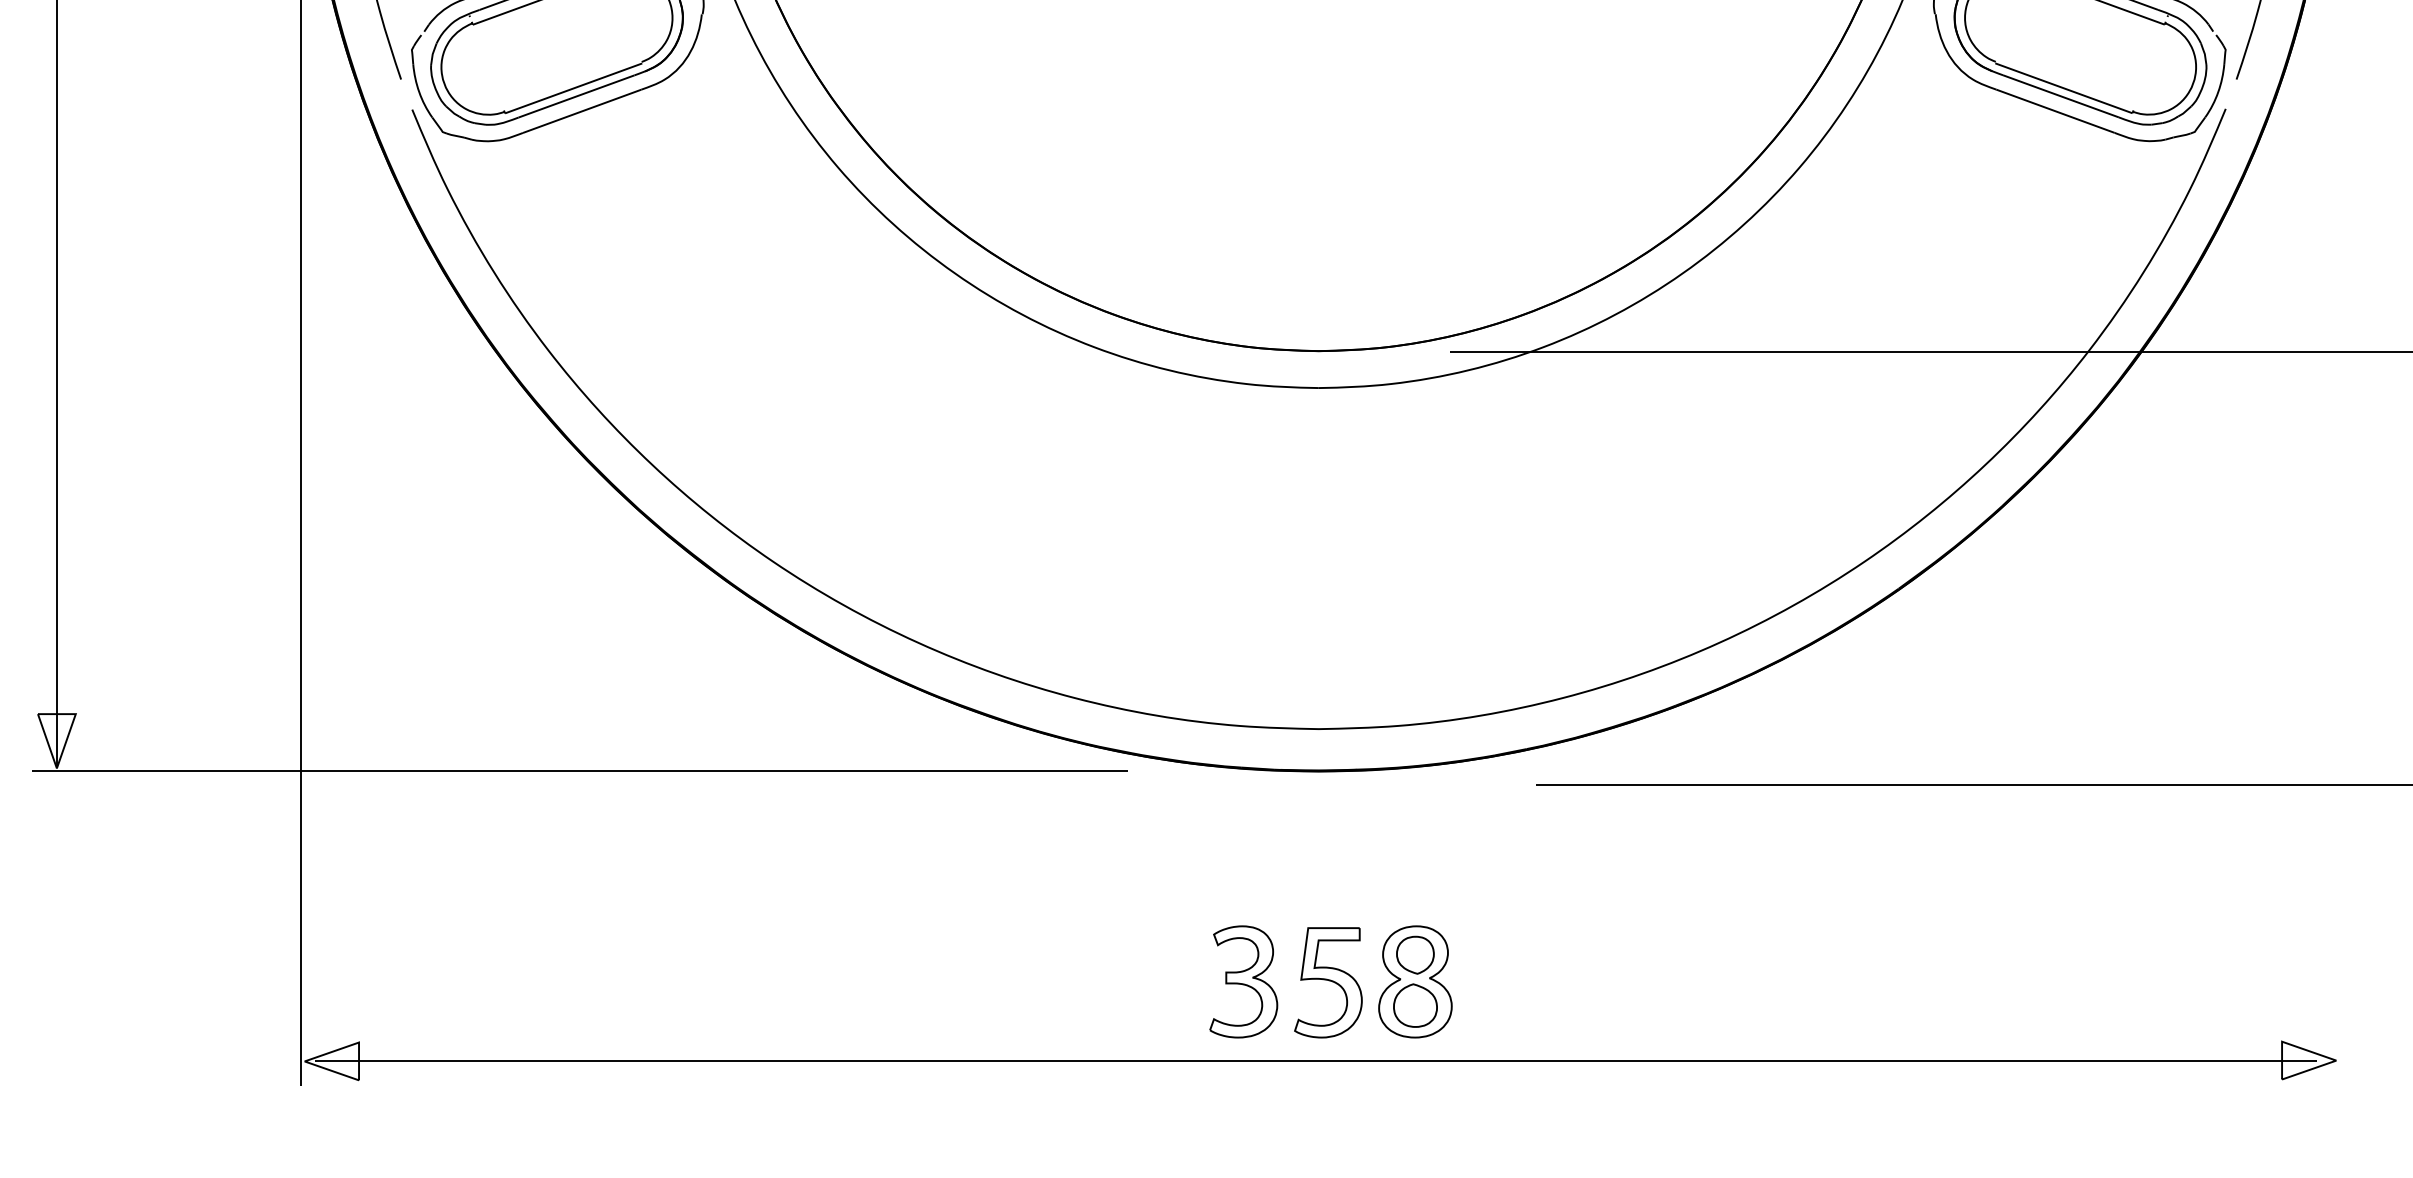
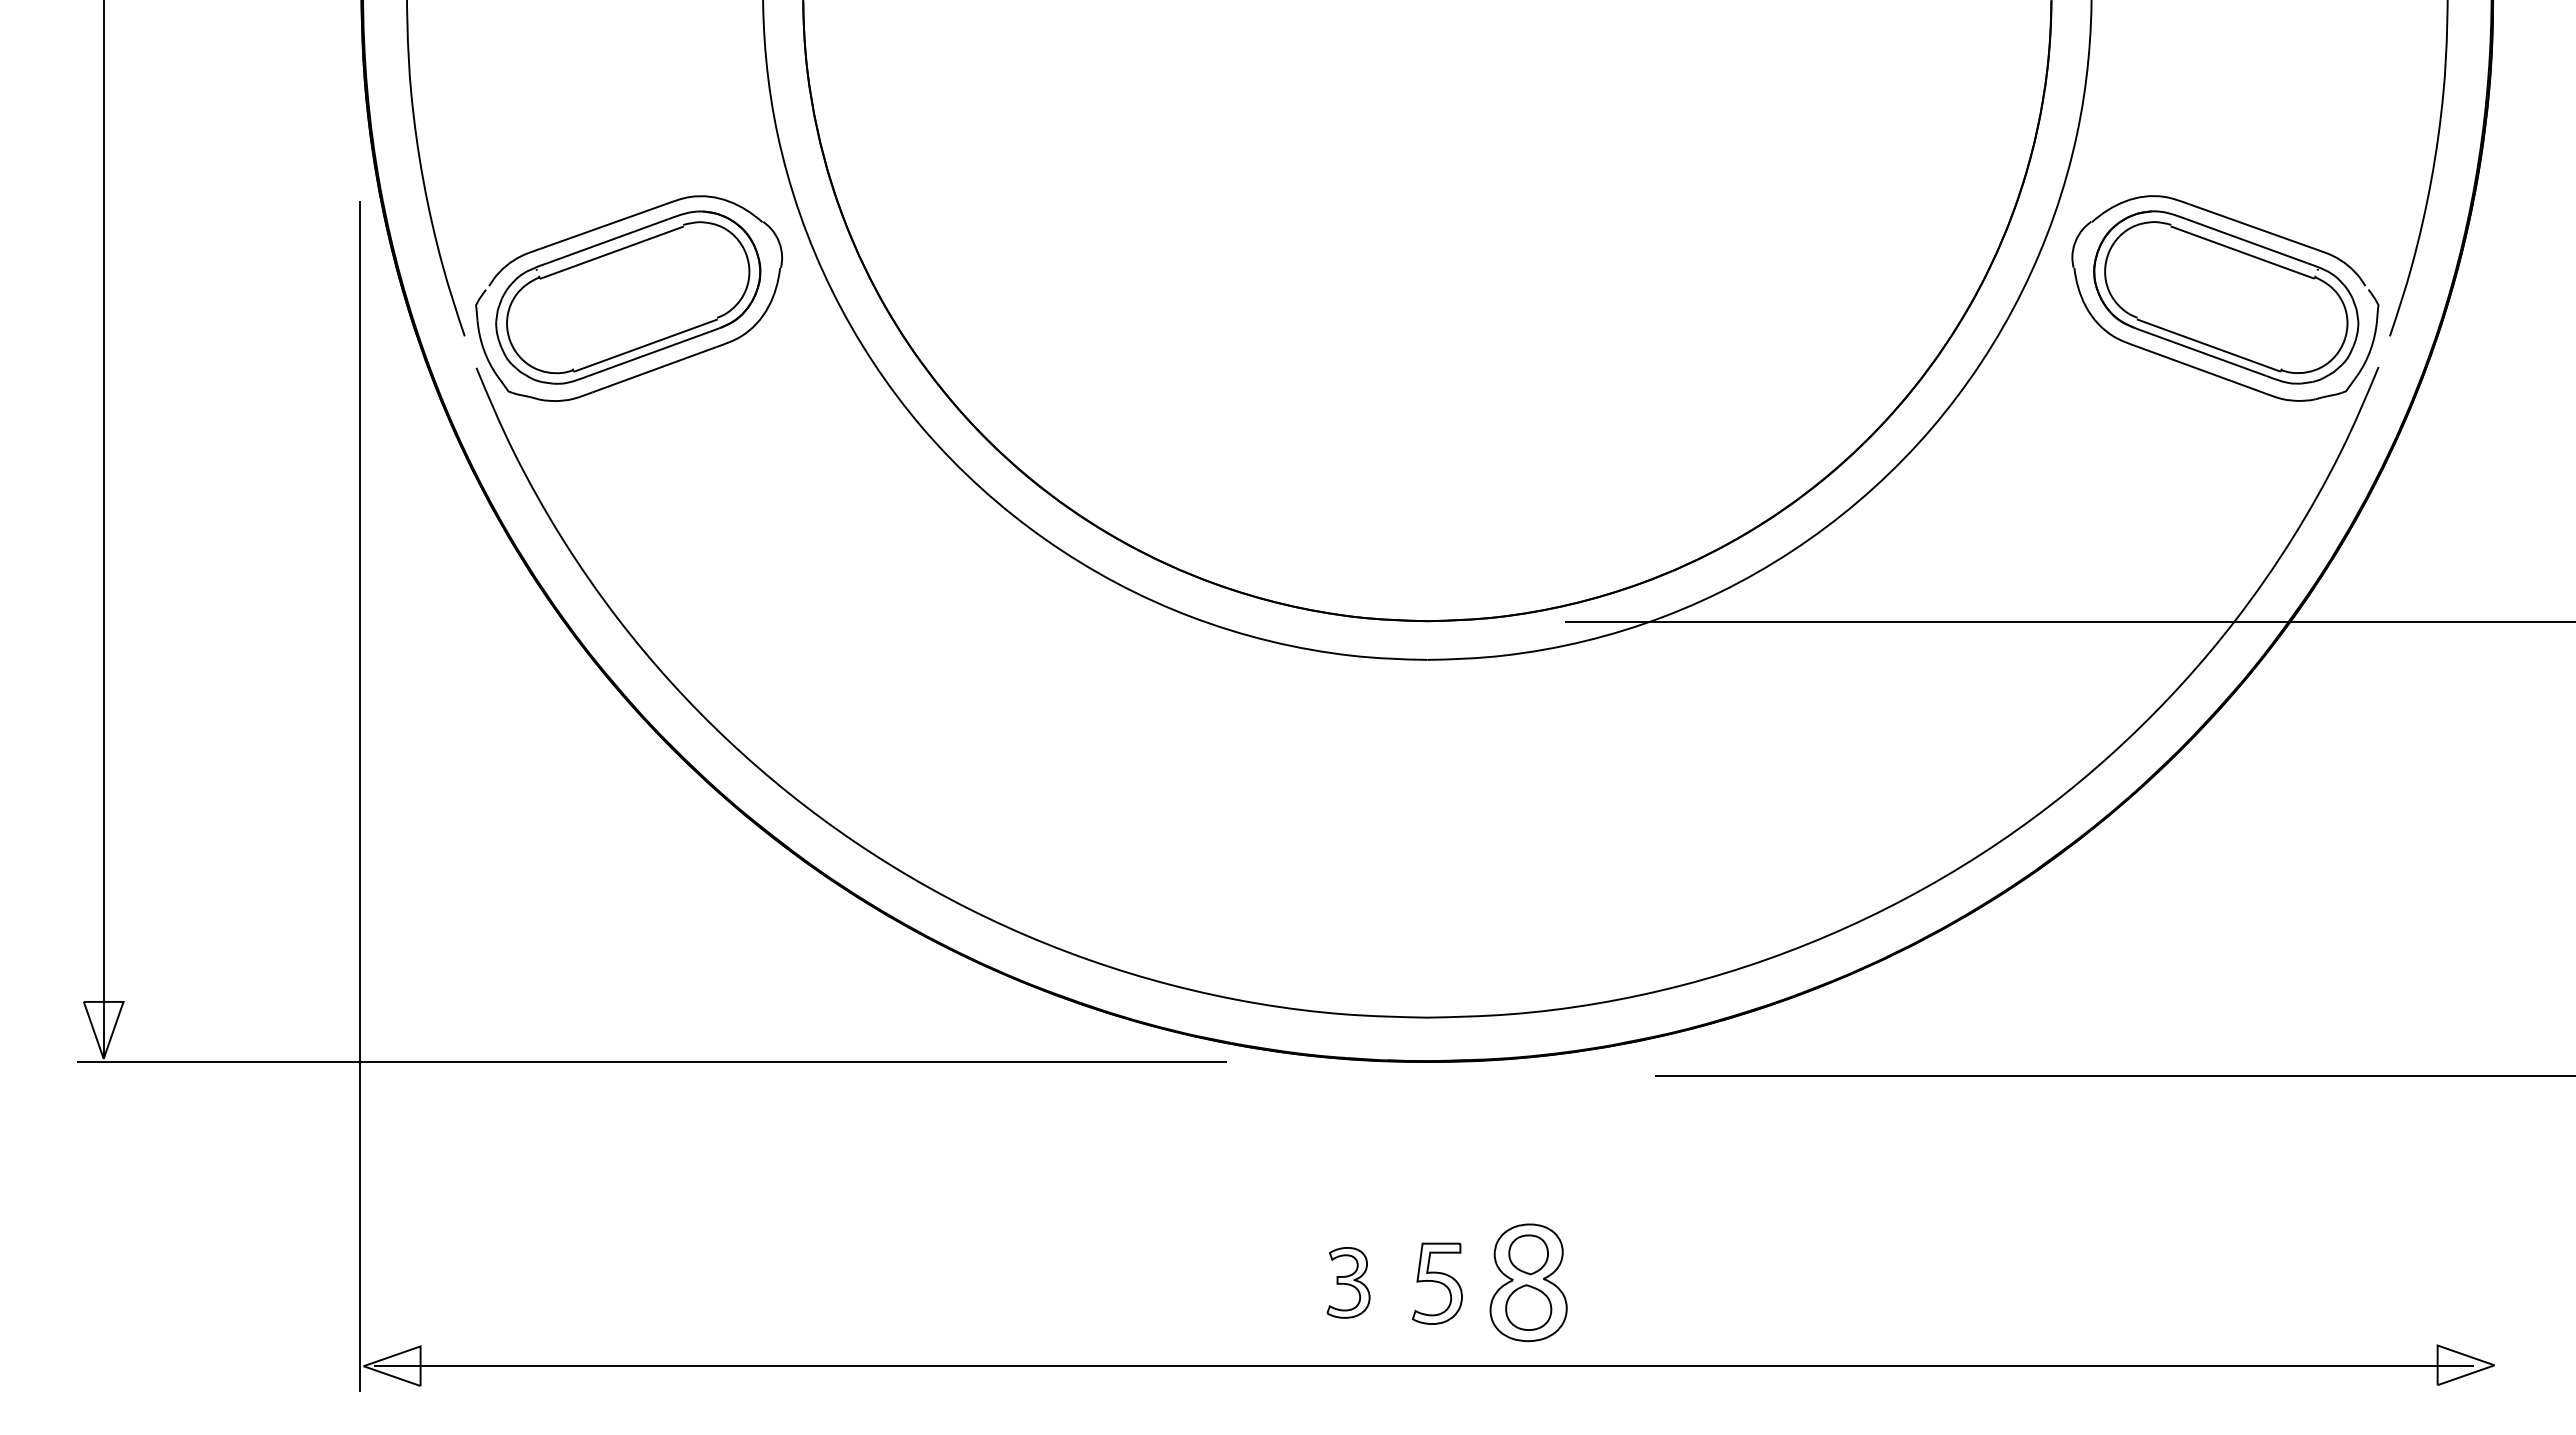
part: (1243, 981) -> (1348, 1282), size x0.6
part: (1328, 982) -> (1437, 1283), size x0.7

